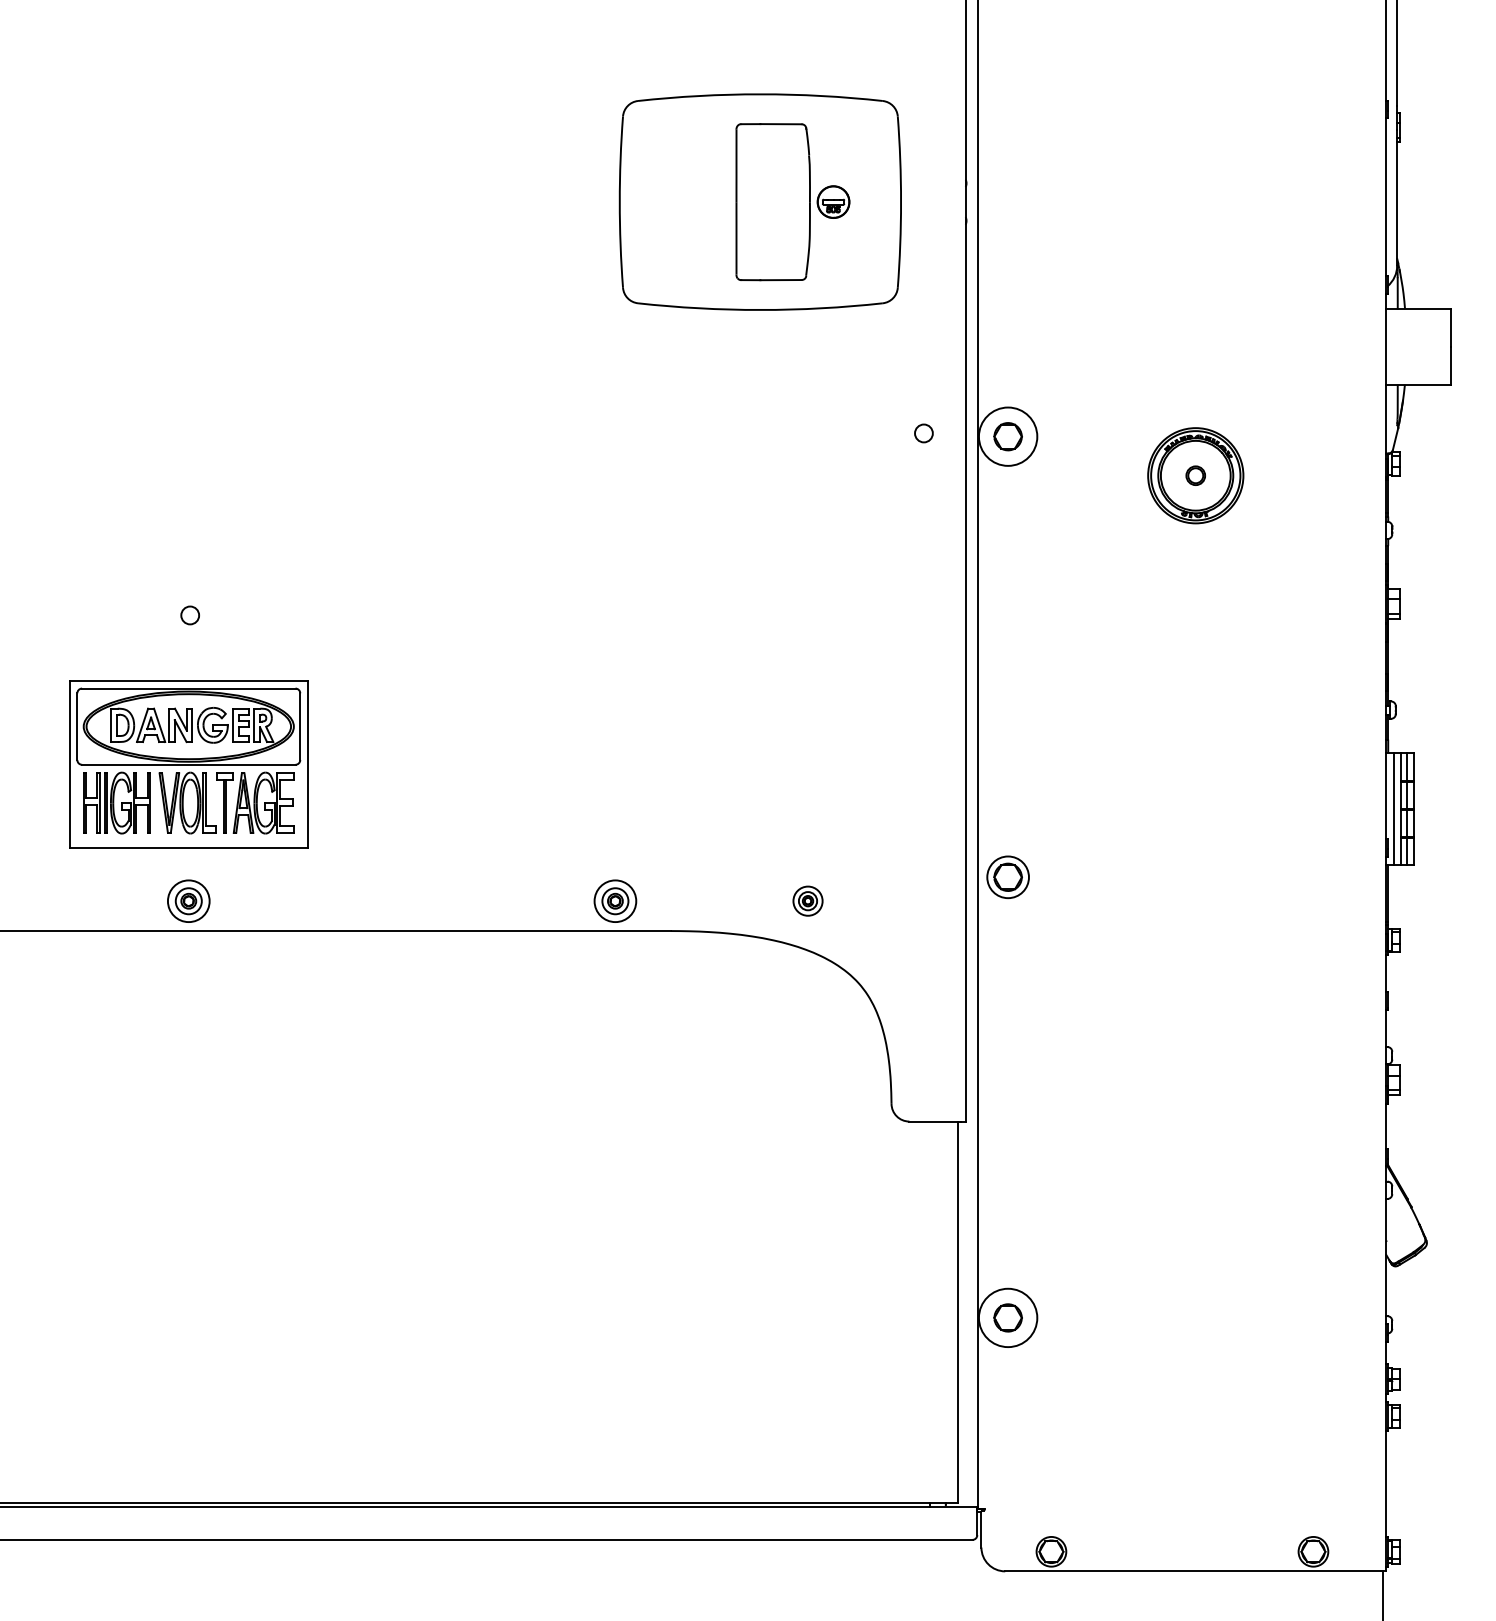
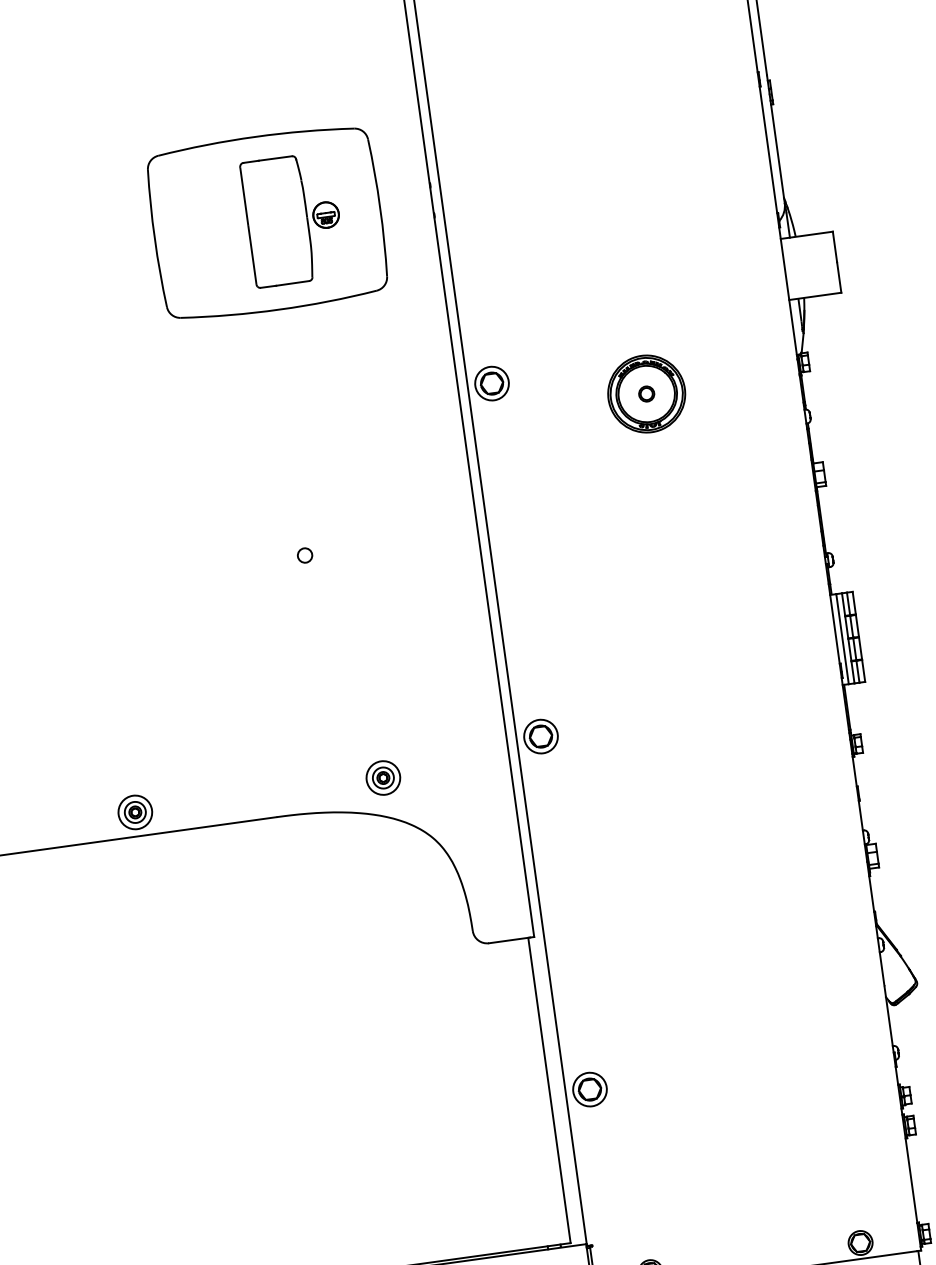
circle: (923, 433) -> (304, 555), moved
circle: (1007, 436) -> (491, 383), size x0.71
part: (615, 900) -> (135, 811), moved
part: (807, 900) -> (382, 777), size x1.43
circle: (1007, 1317) -> (589, 1089), size x0.71

